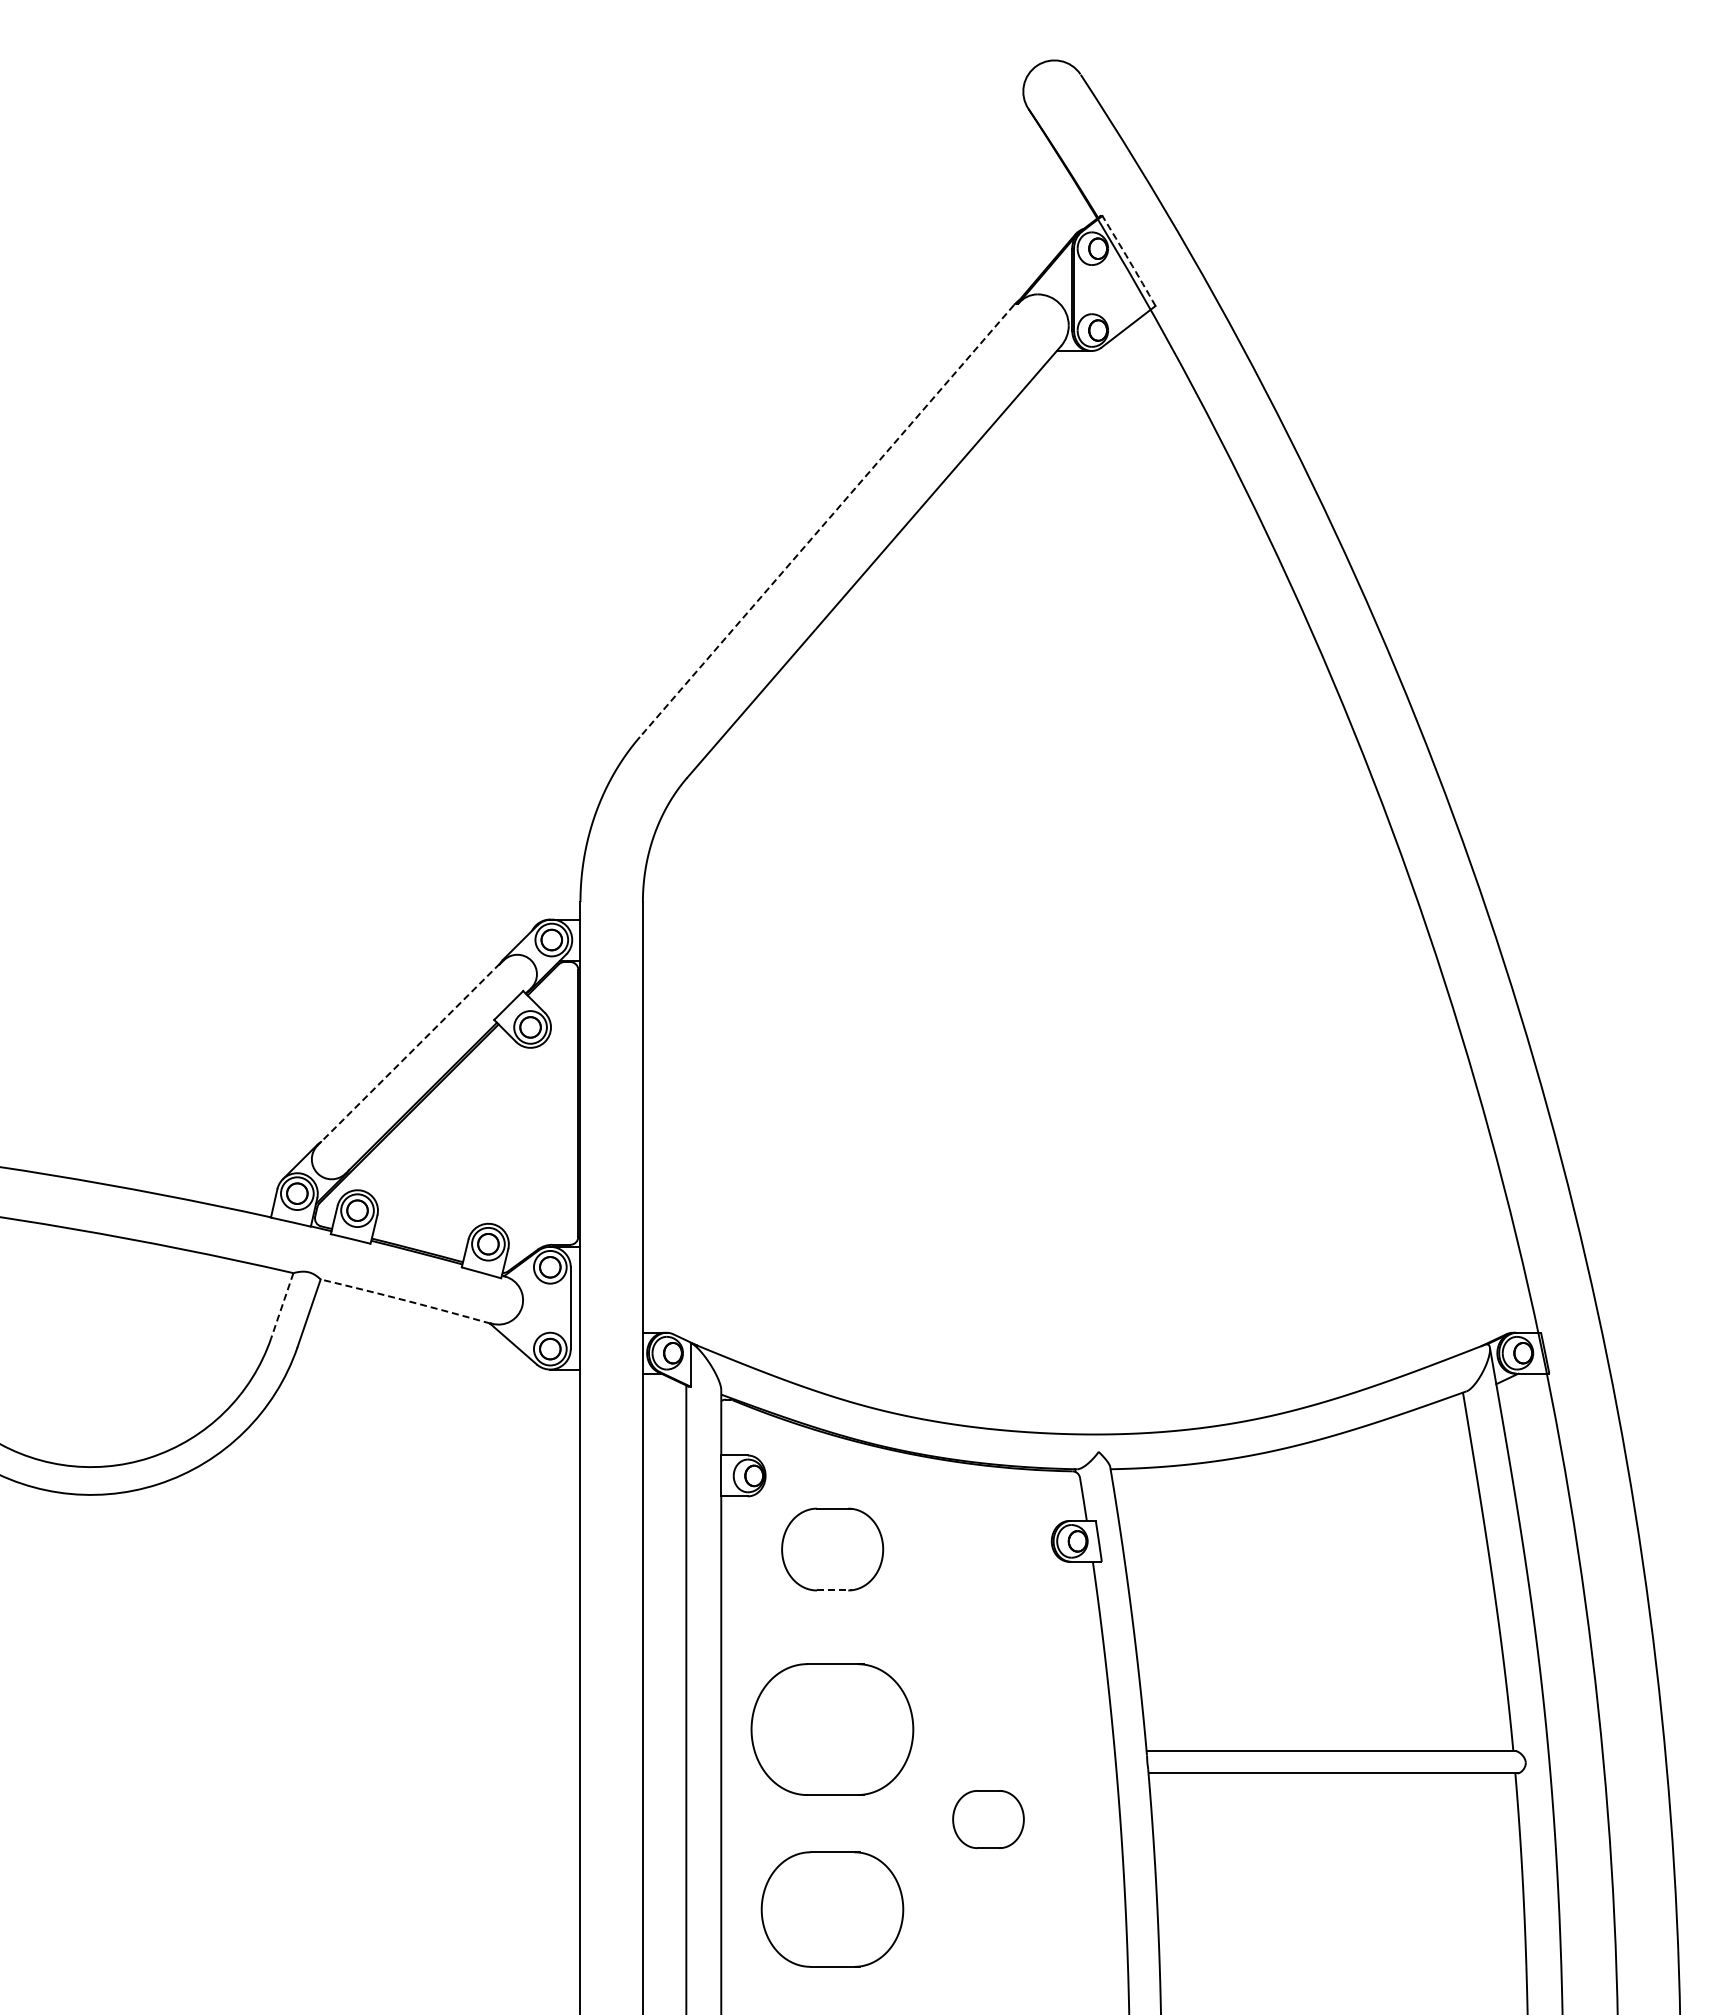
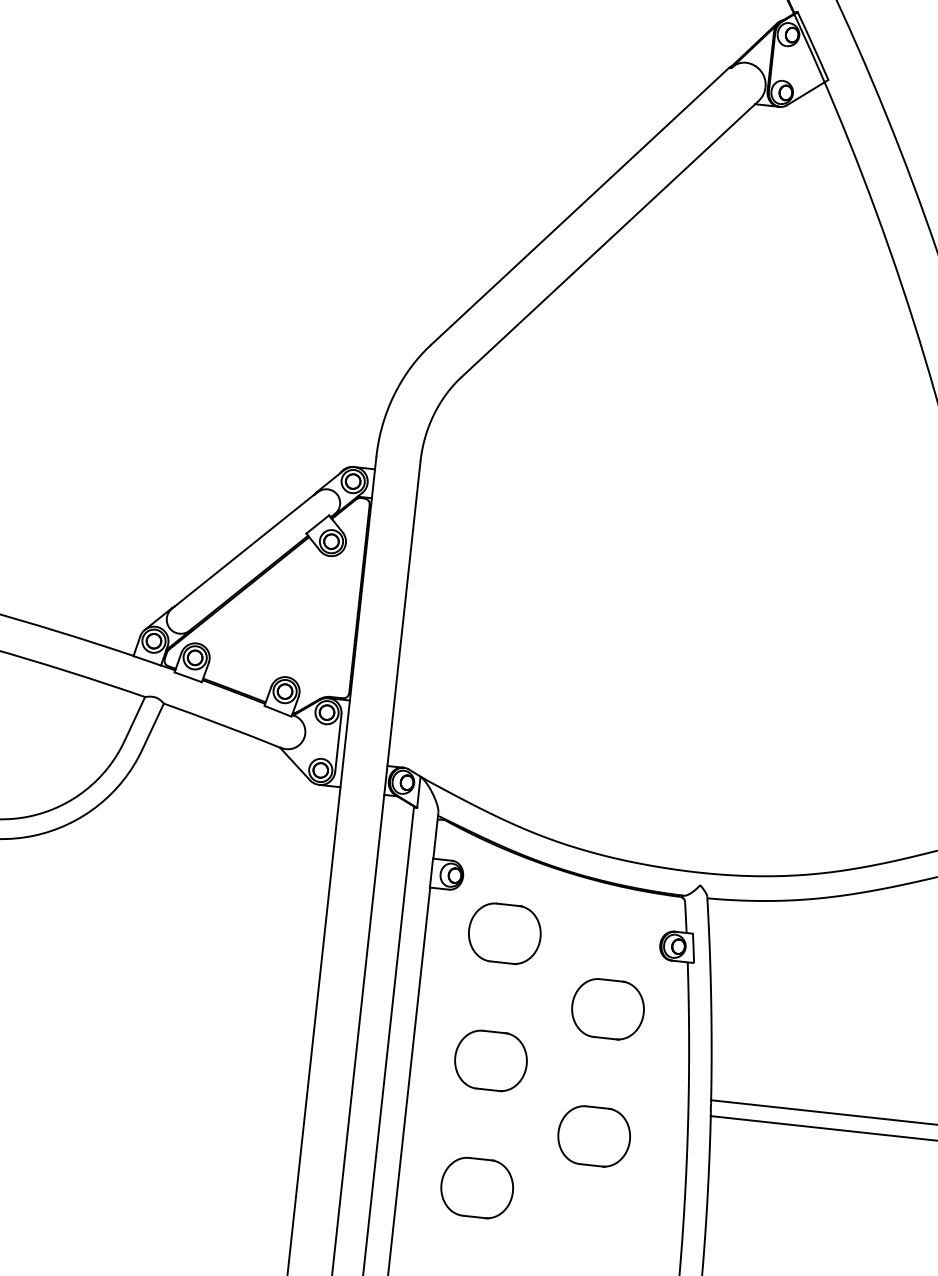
arc: (1129, 260) -> (813, 45), dashed -> solid
line: (826, 521) -> (579, 206), dashed -> solid
line: (410, 1053) -> (244, 550), dashed -> solid
arc: (405, 1300) -> (222, 724), dashed -> solid
line: (282, 1306) -> (134, 719), dashed -> solid
line: (834, 1590) -> (503, 962), dashed -> solid
part: (988, 1639) -> (608, 1009), added
part: (832, 1729) -> (490, 1060), size x0.62
part: (988, 1819) -> (594, 1136), size x1.43
part: (832, 1909) -> (477, 1187), size x0.71

